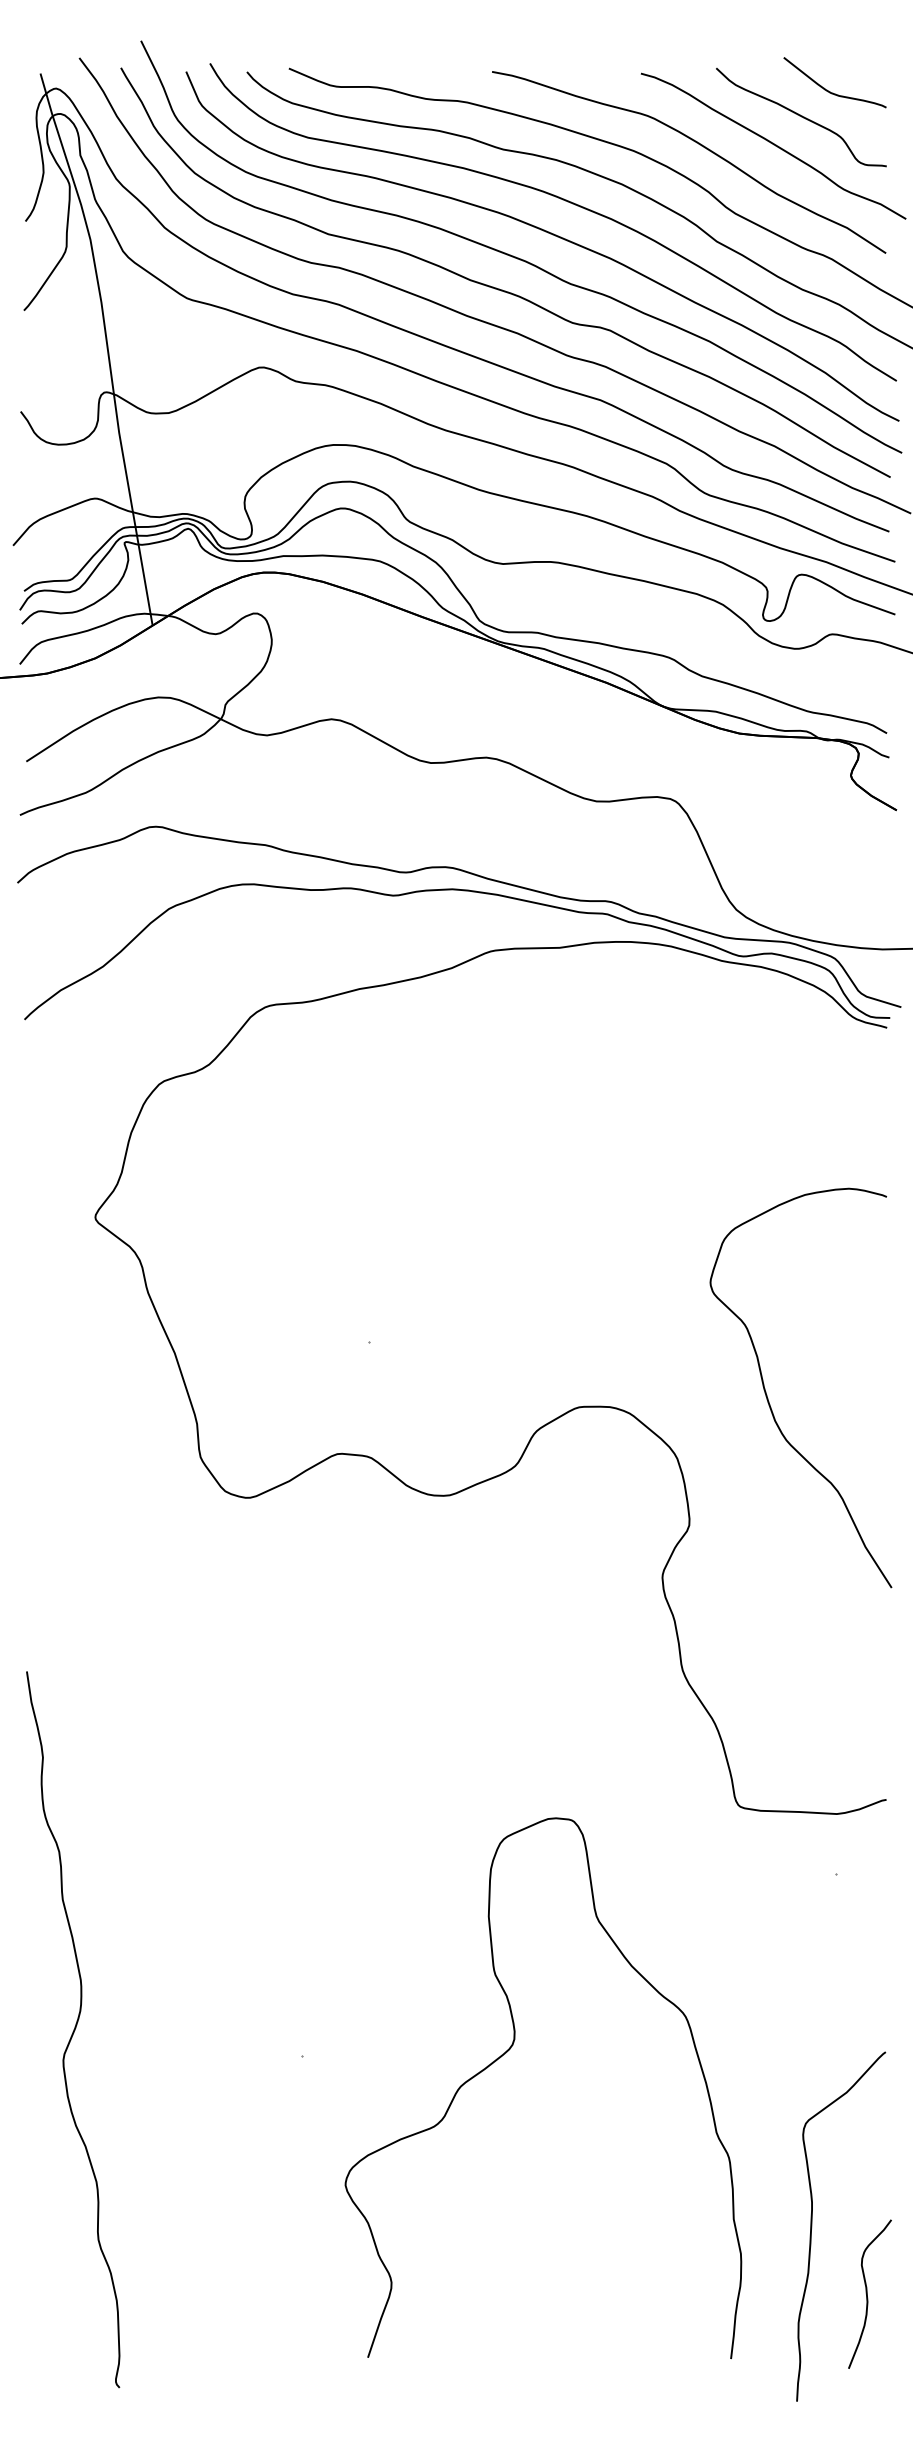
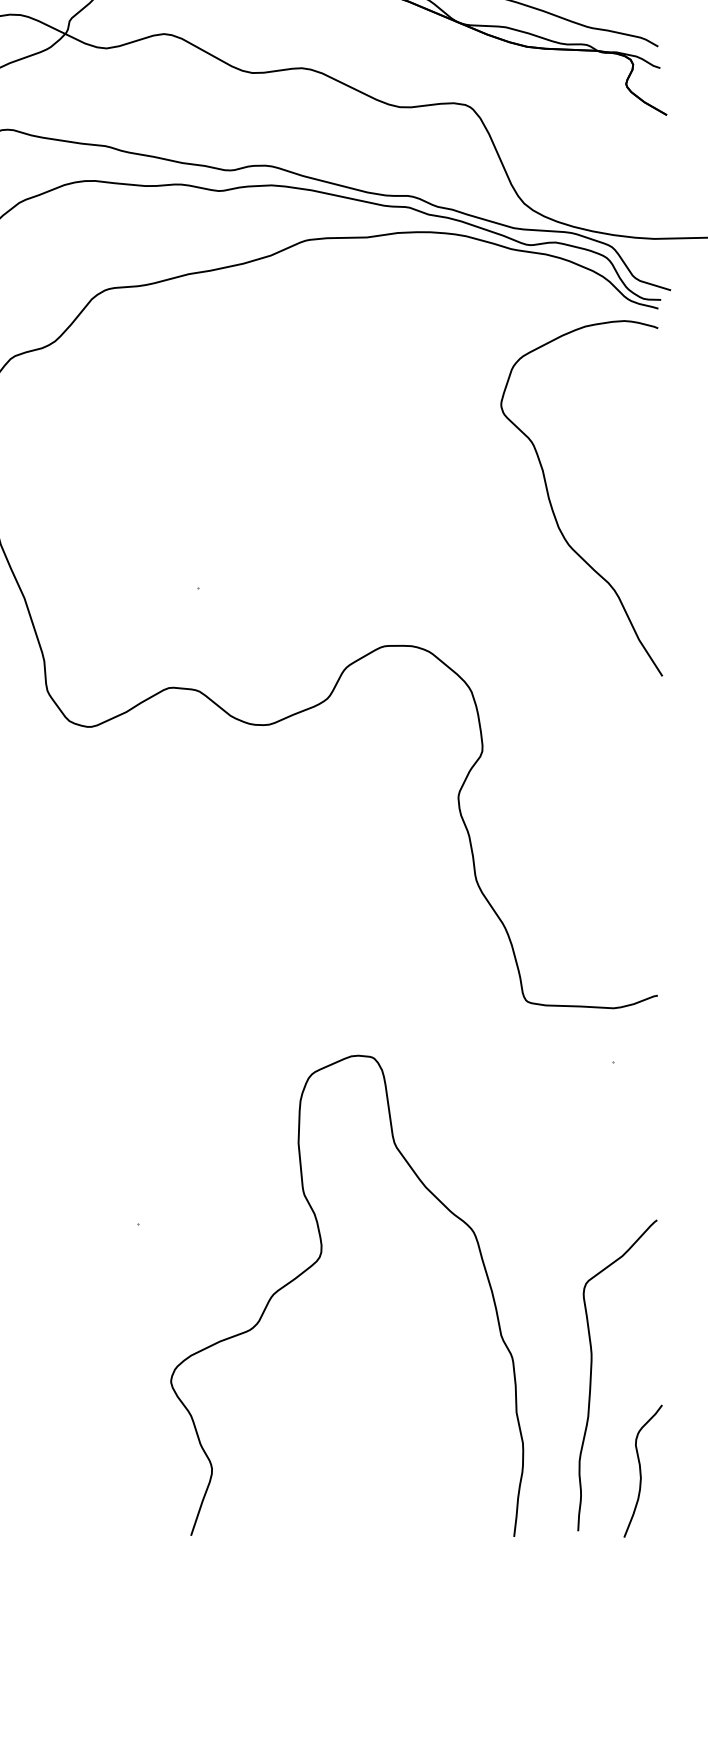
curve: (768, 1398) -> (552, 507), moved
curve: (507, 2052) -> (315, 1264), moved
curve: (867, 2293) -> (640, 1470), moved

